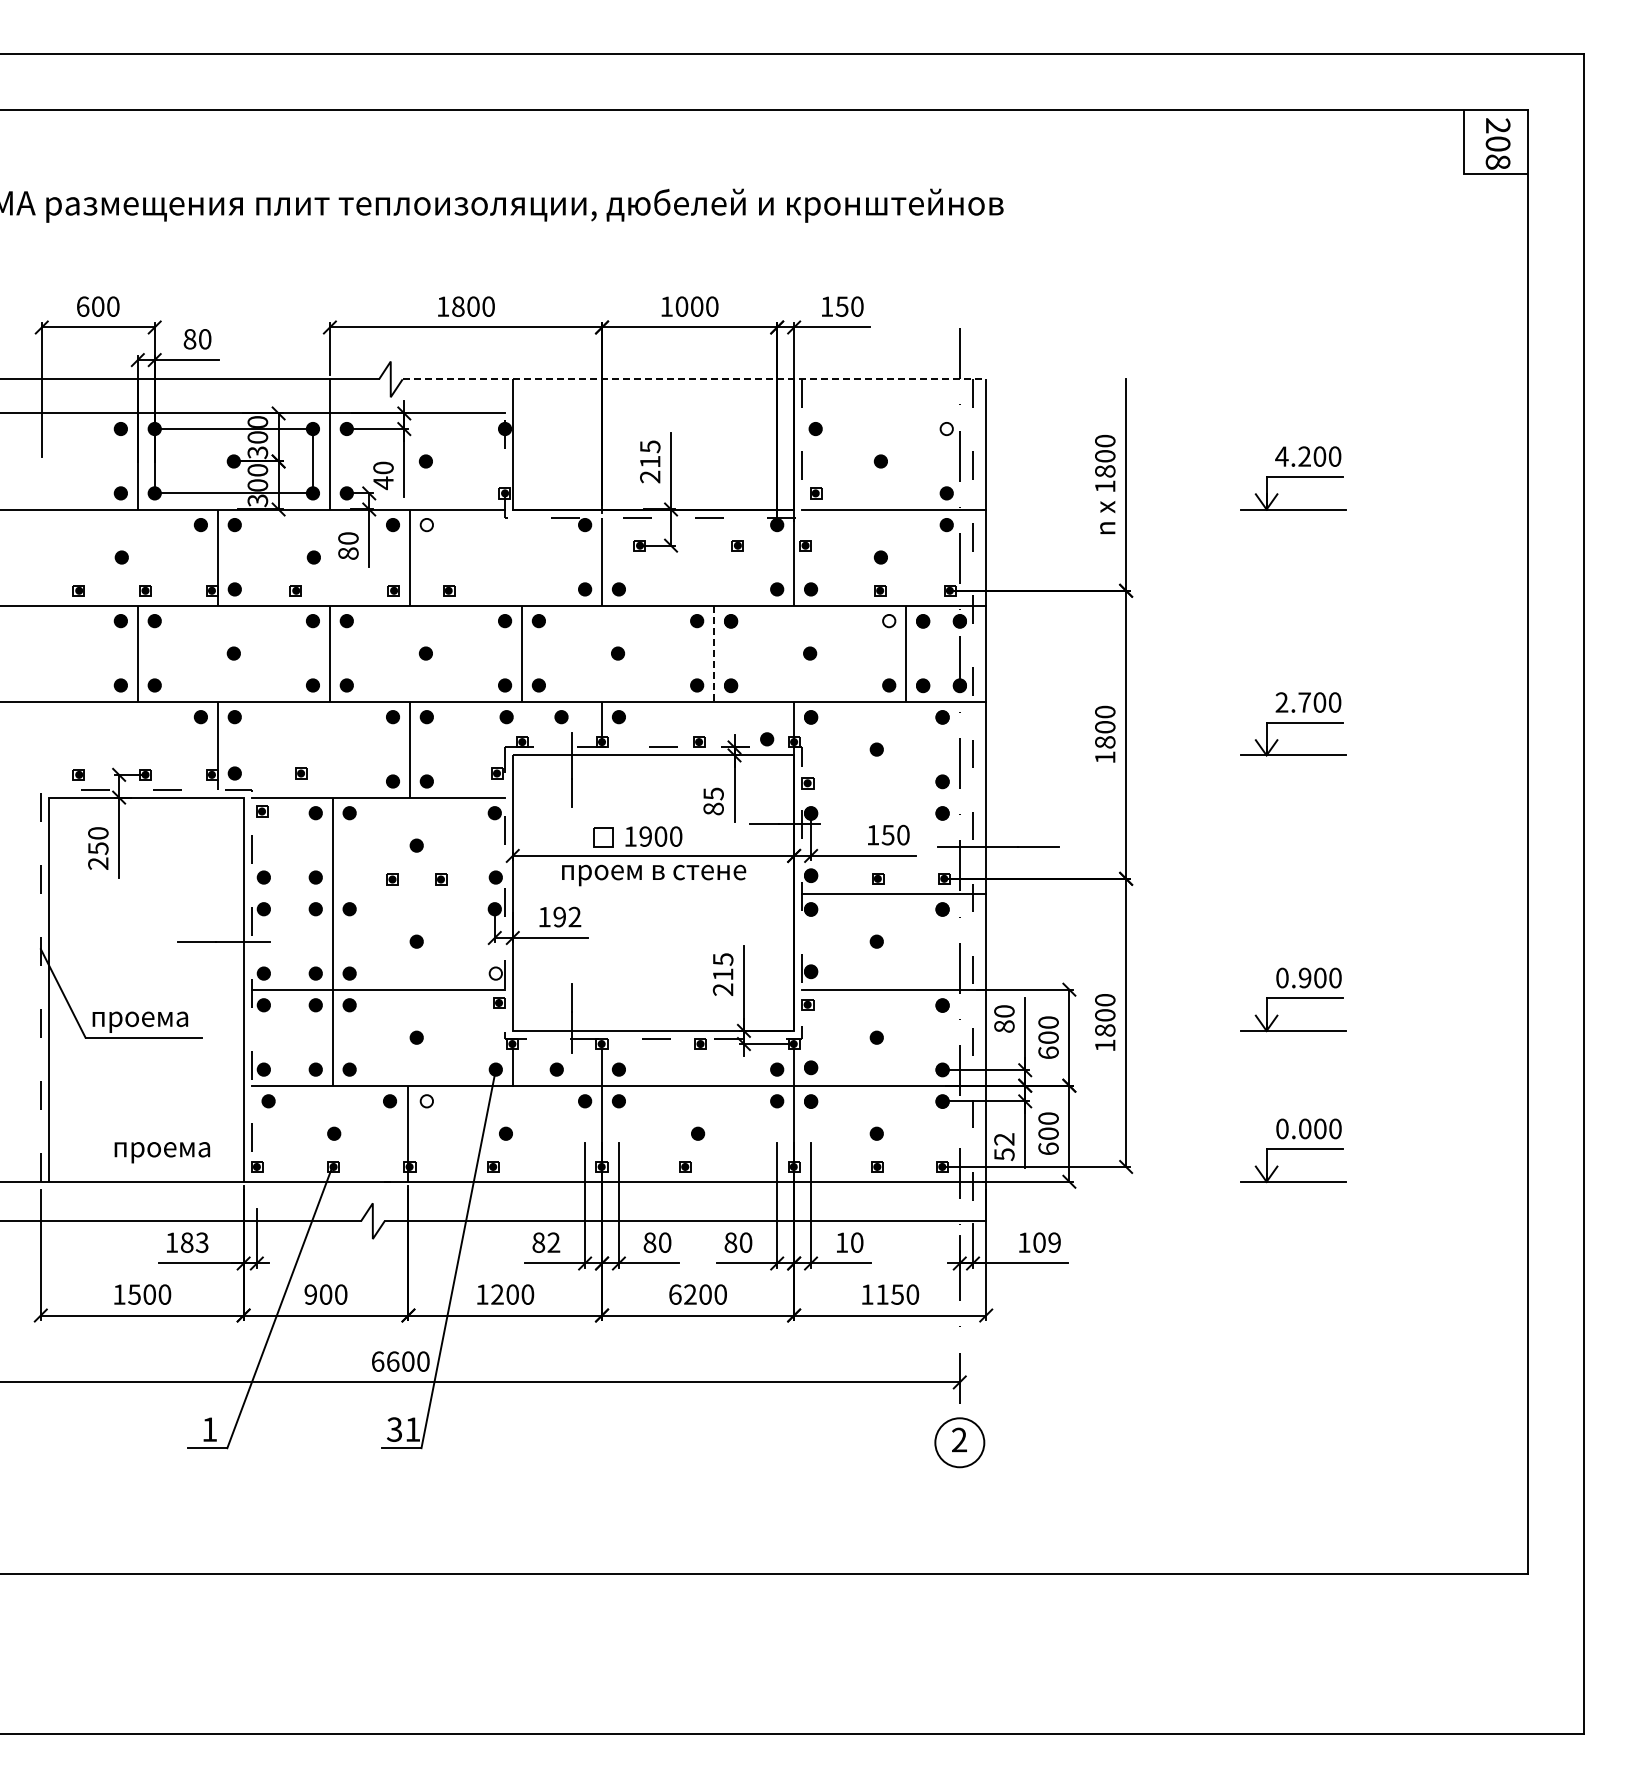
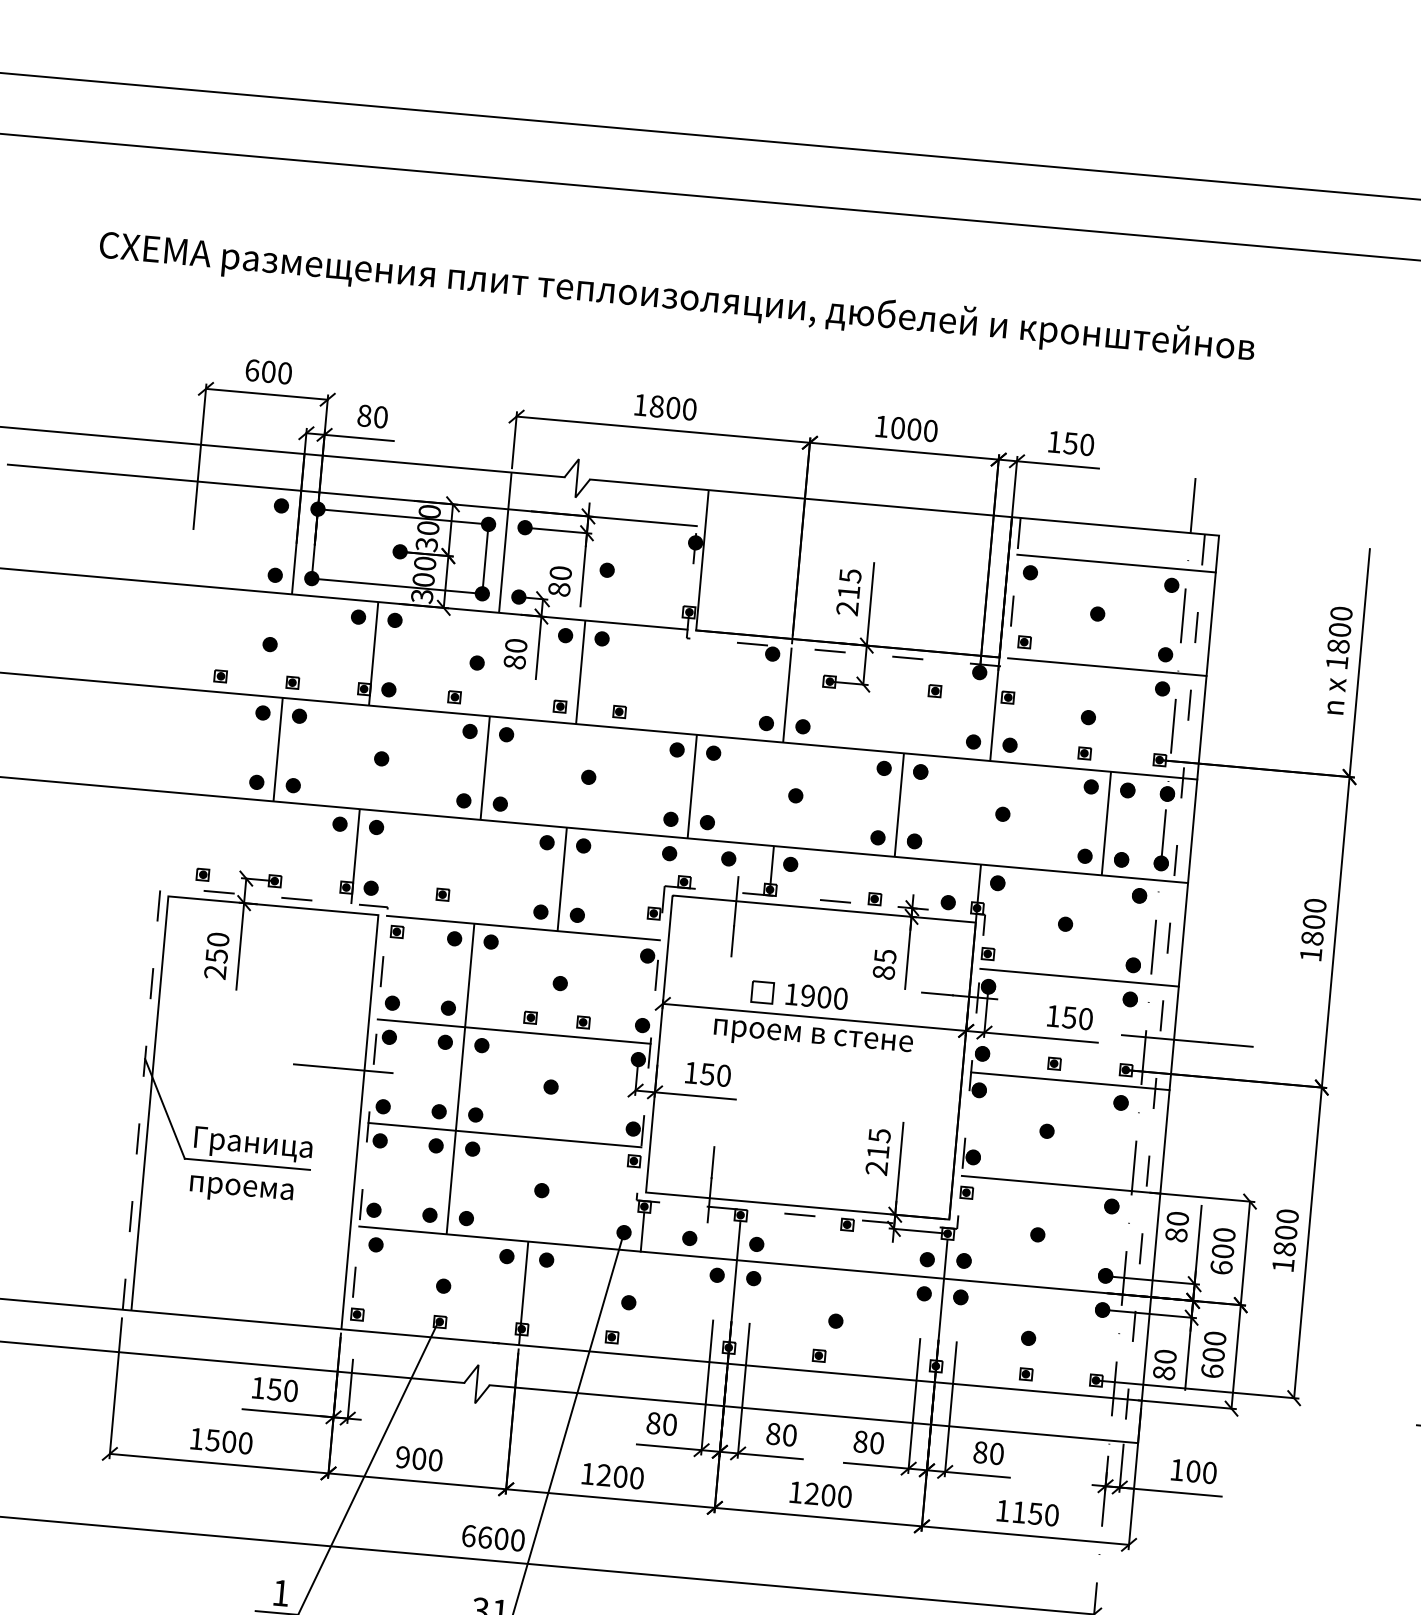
line: (694, 379) -> (904, 507), dashed -> solid
line: (894, 413) -> (1116, 563), added
fill: (946, 428) -> (1171, 584), added
text: (383, 483) -> (559, 589), 40 -> 80
fill: (426, 524) -> (601, 638), added
fill: (889, 620) -> (1091, 786), added
line: (714, 654) -> (899, 806), dashed -> solid
line: (894, 797) -> (1079, 977), added
line: (377, 893) -> (513, 1031), added
text: (567, 916) -> (716, 1074), 192 -> 150
fill: (495, 973) -> (632, 1128), added
text: (147, 1019) -> (253, 1145), проема -> Граница
fill: (426, 1101) -> (546, 1260), added
text: (1004, 1147) -> (1164, 1365), 52 -> 80
text: (162, 1152) -> (241, 1190), moved
text: (194, 1242) -> (282, 1389), 183 -> 150
text: (553, 1242) -> (669, 1424), 82 -> 80
text: (841, 1242) -> (980, 1452), 10 -> 80
text: (1054, 1242) -> (1209, 1472), 109 -> 100
text: (675, 1294) -> (796, 1492), 6200 -> 1200

